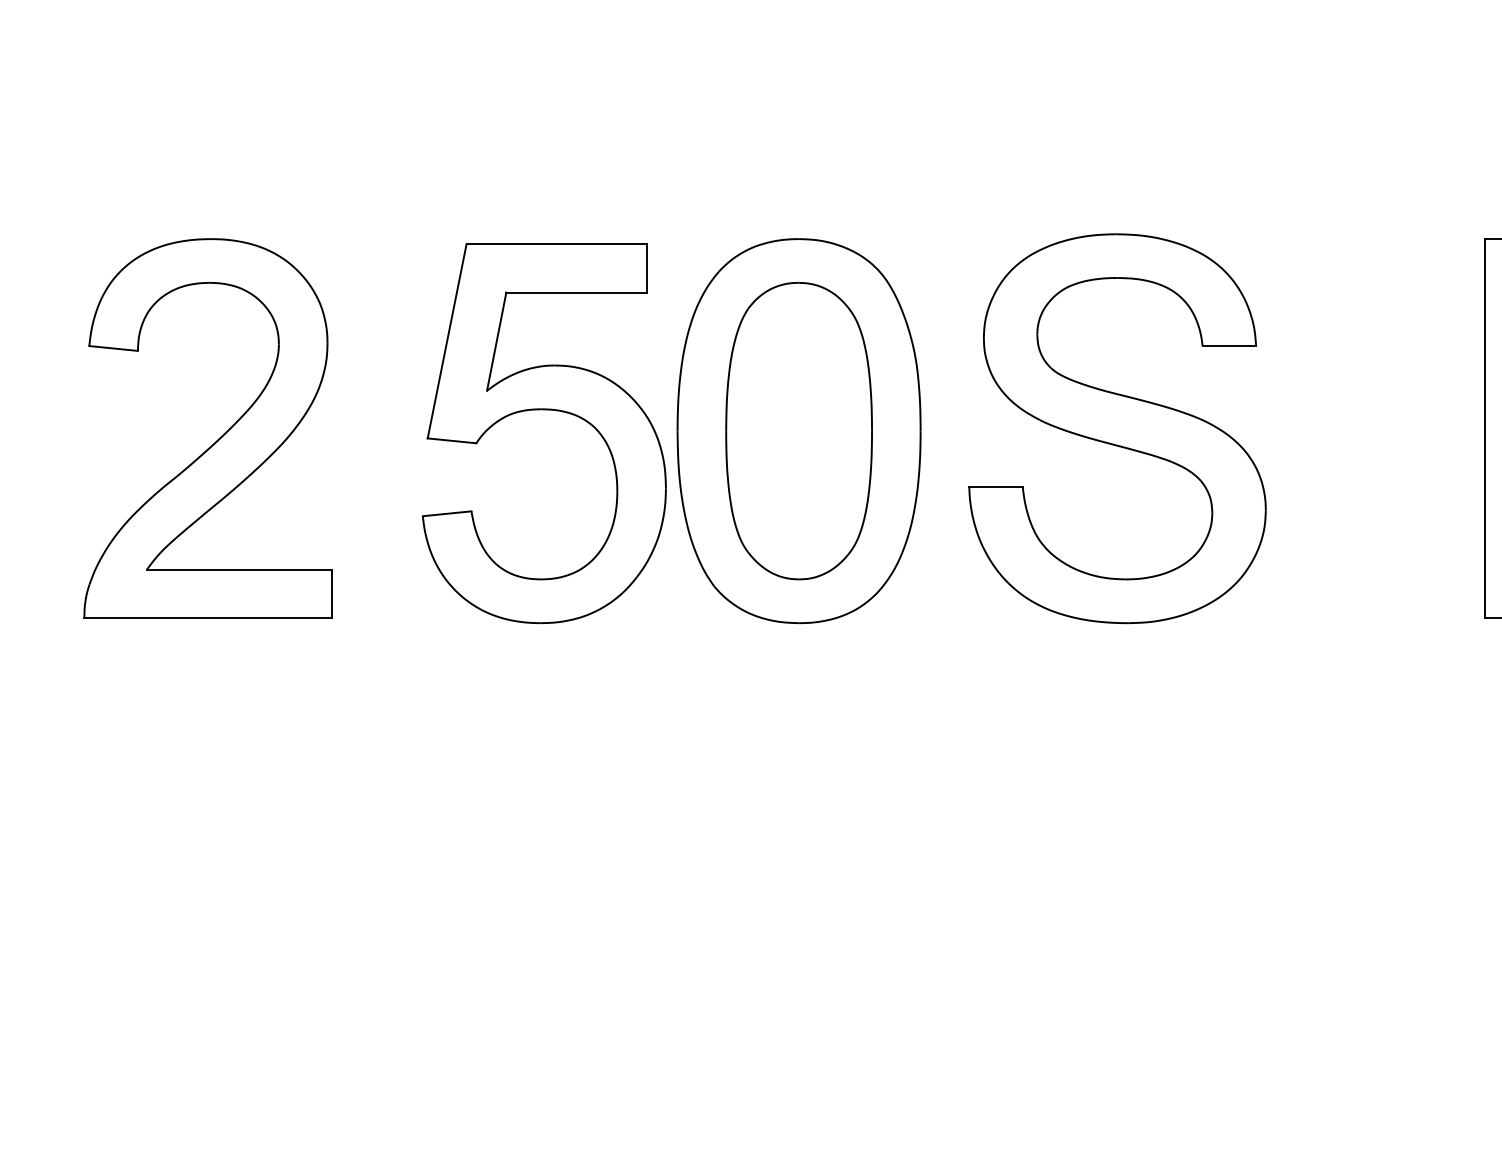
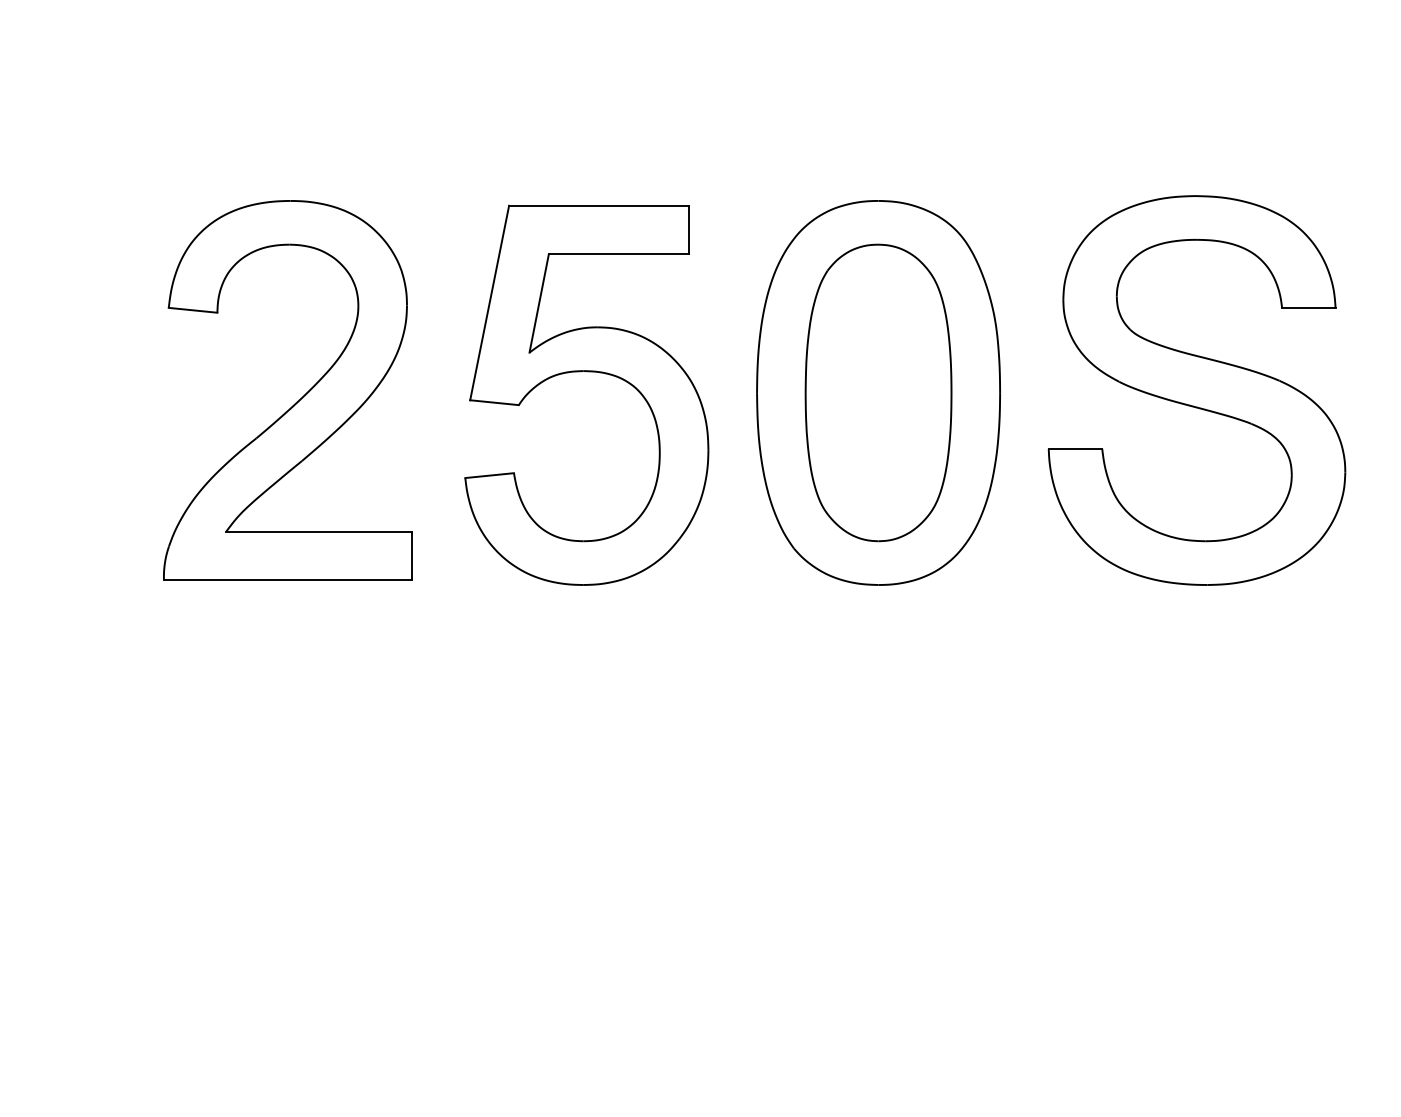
part: (544, 410) -> (586, 372), moved

